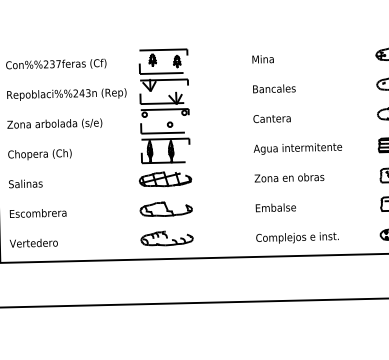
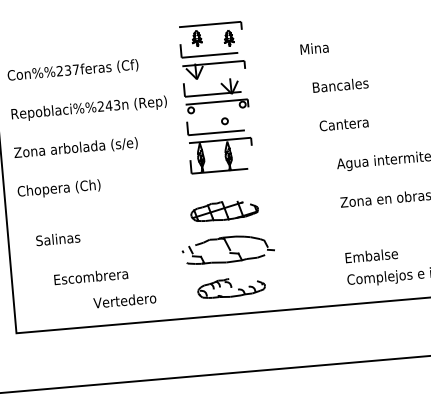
text: (262, 59) -> (313, 48), moved
text: (274, 88) -> (340, 84), moved
part: (164, 106) -> (216, 98), moved
text: (271, 118) -> (343, 124), moved
text: (25, 183) -> (57, 238), moved
text: (275, 207) -> (371, 255), moved
part: (165, 208) -> (226, 248), size x1.4
text: (37, 213) -> (90, 277), moved
text: (33, 243) -> (124, 301), moved

